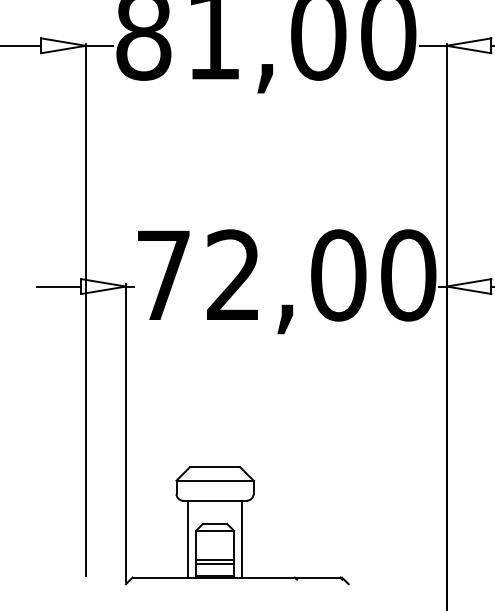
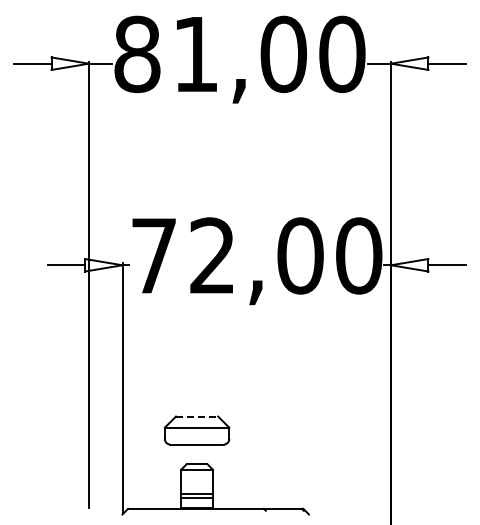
line: (215, 467) -> (197, 416), solid -> dashed
line: (188, 538) -> (174, 476), removed
line: (241, 538) -> (219, 476), removed

